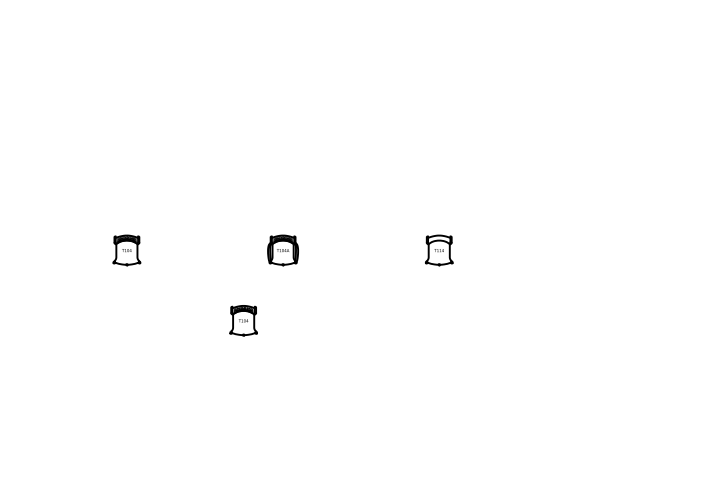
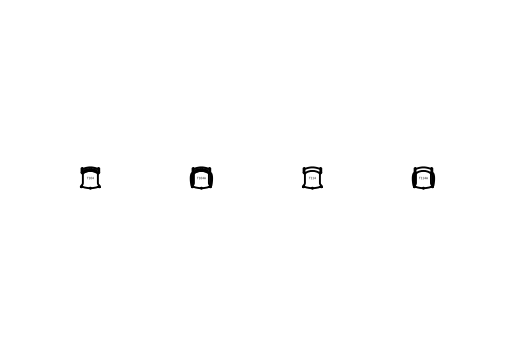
part: (594, 249) -> (422, 177), added
part: (243, 320) -> (173, 227), removed

